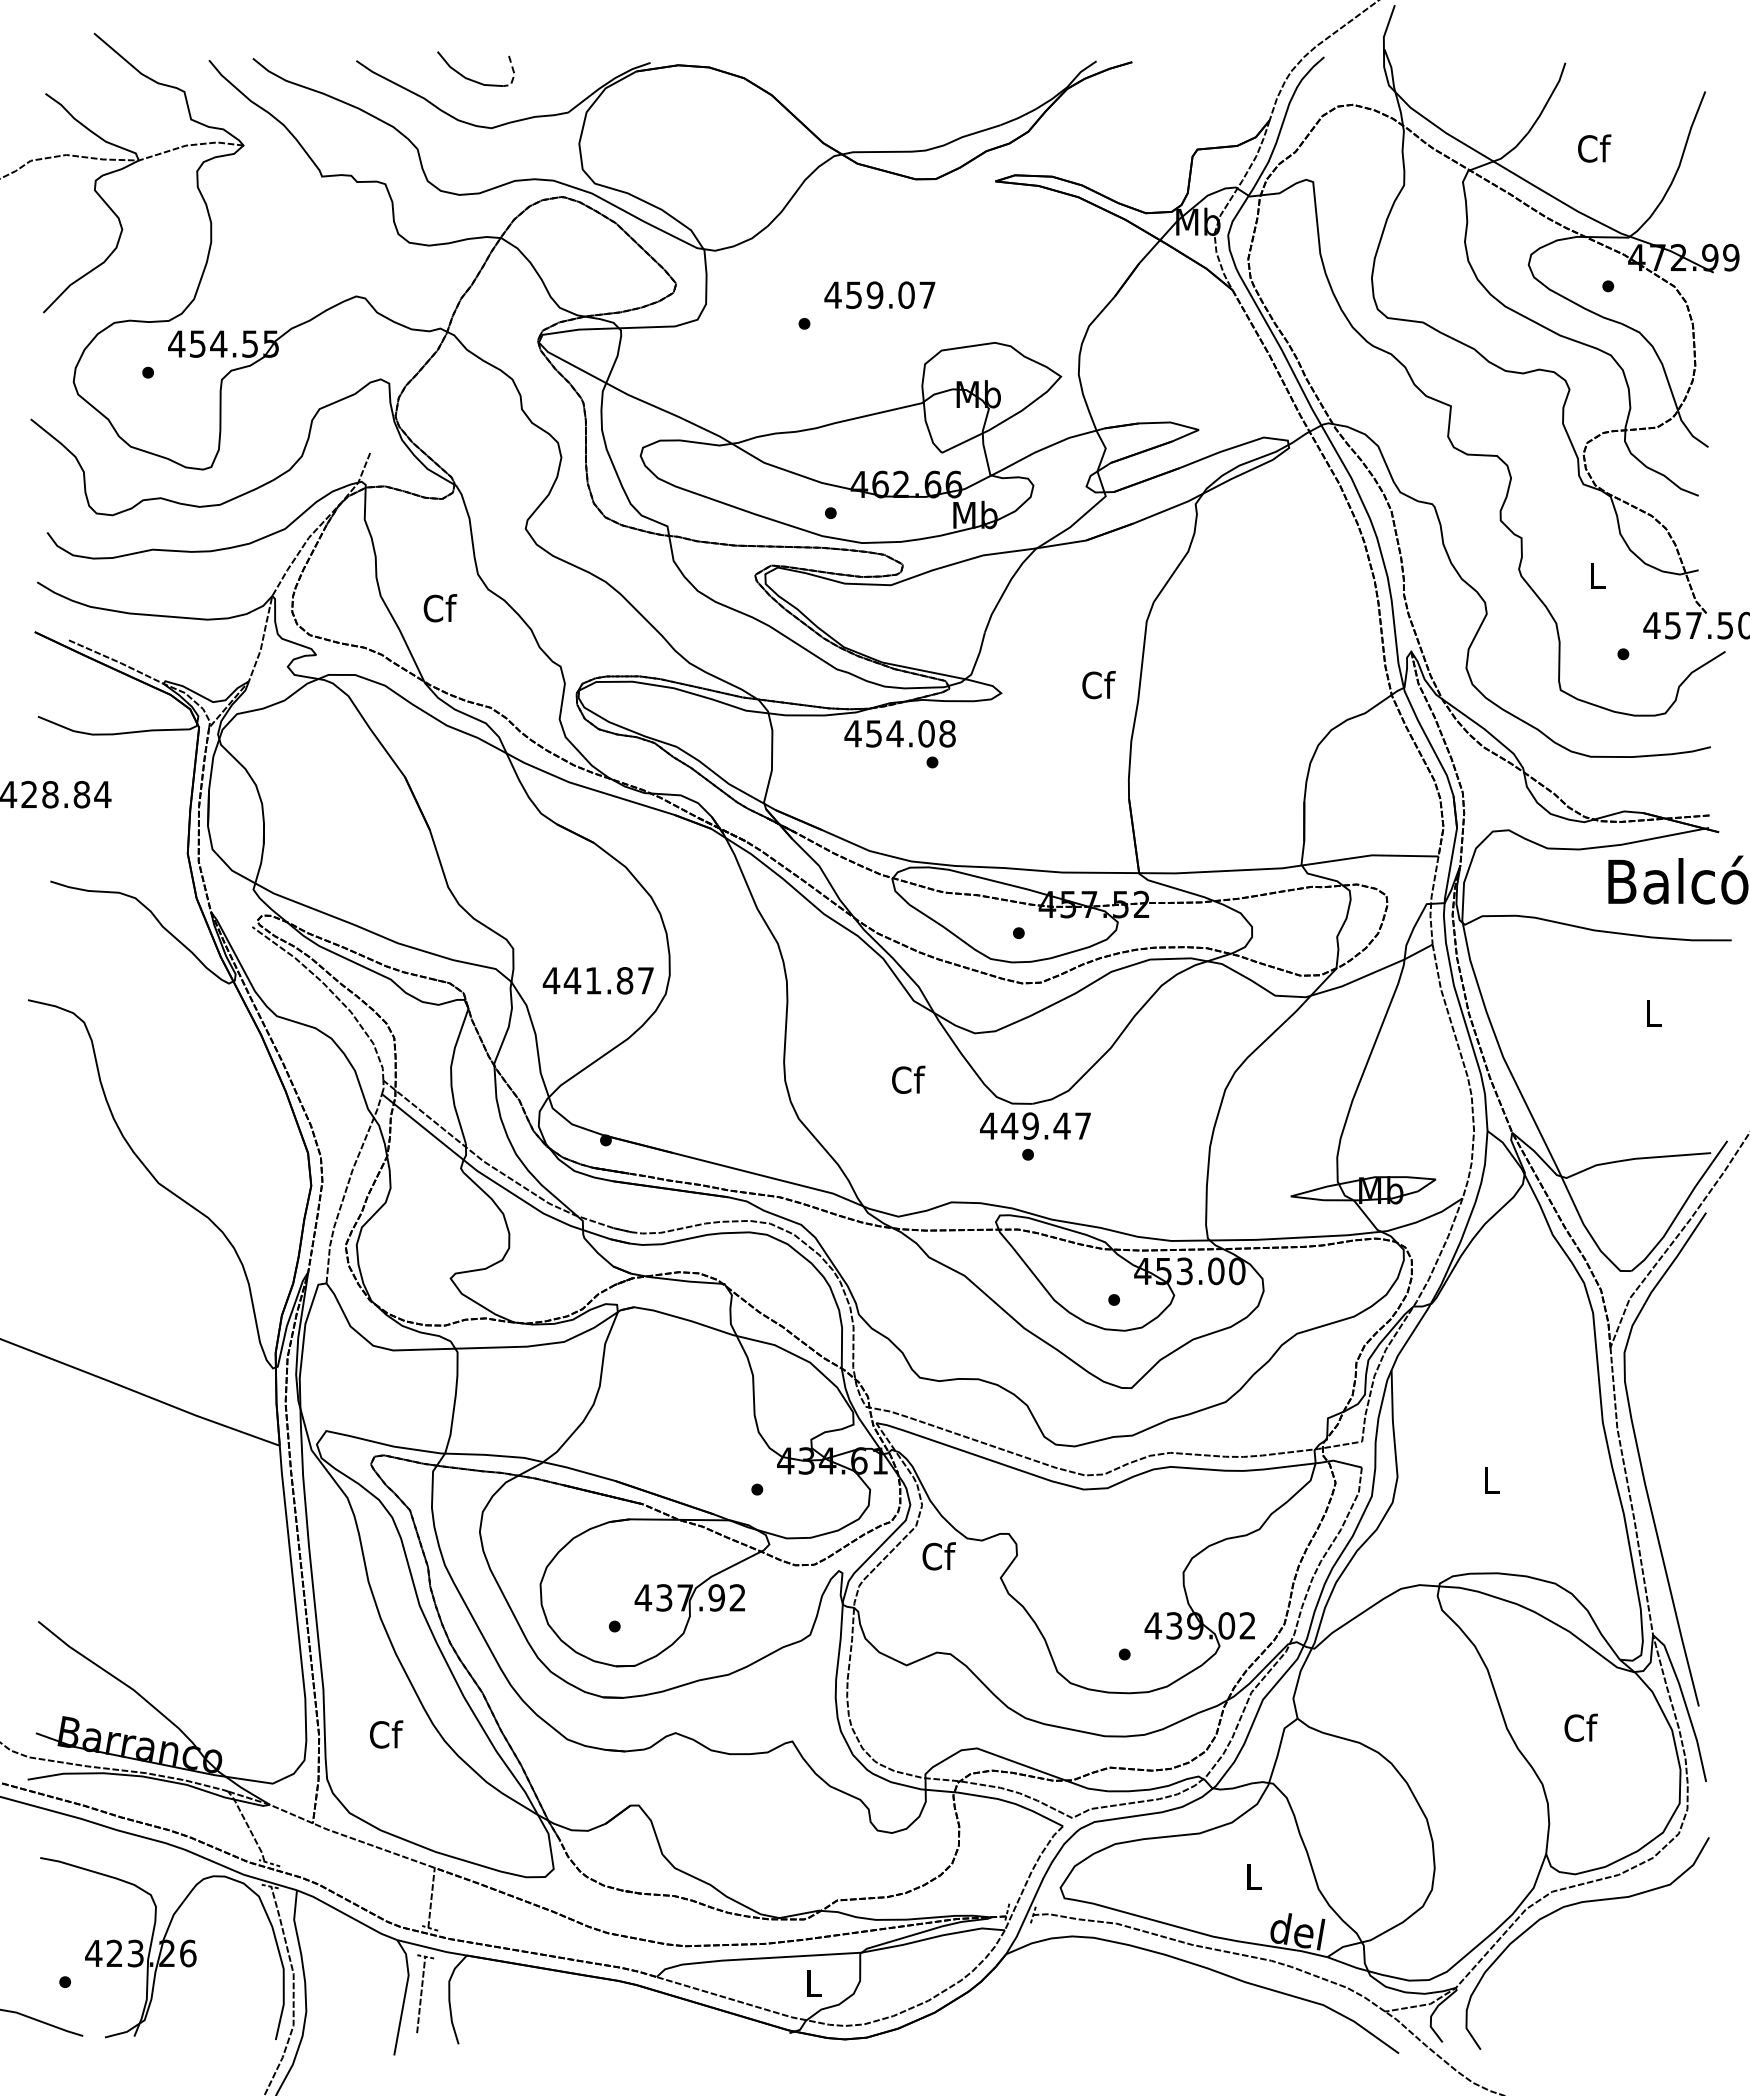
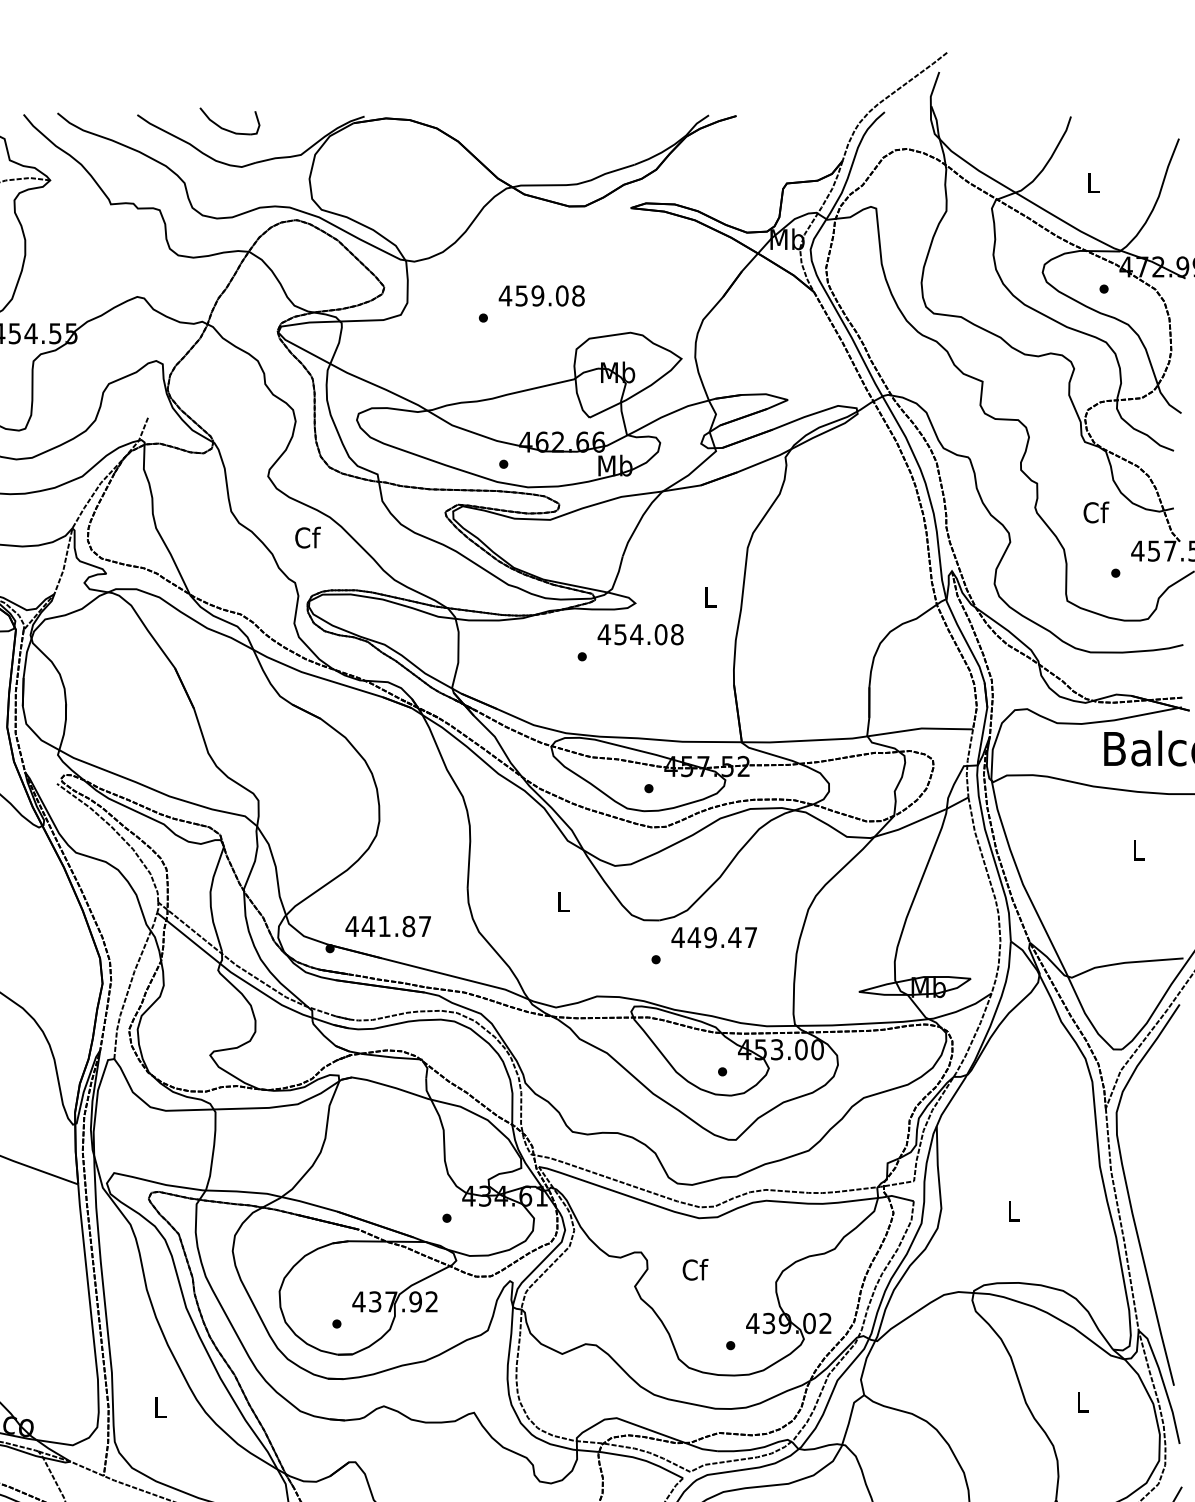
line: (514, 74) -> (259, 125), dashed -> solid
text: (1594, 148) -> (1093, 182), Cf -> L
text: (927, 294) -> (578, 295), 459.07 -> 459.08
text: (1598, 575) -> (1096, 512), L -> Cf
text: (440, 608) -> (308, 537), moved
text: (1098, 685) -> (710, 597), Cf -> L
text: (899, 733) -> (640, 634), moved
text: (597, 980) -> (387, 926), moved
text: (908, 1079) -> (563, 901), Cf -> L
text: (1035, 1125) -> (714, 937), moved
text: (938, 1556) -> (695, 1269), moved
text: (1580, 1727) -> (1082, 1401), Cf -> L
text: (386, 1734) -> (160, 1407), Cf -> L

